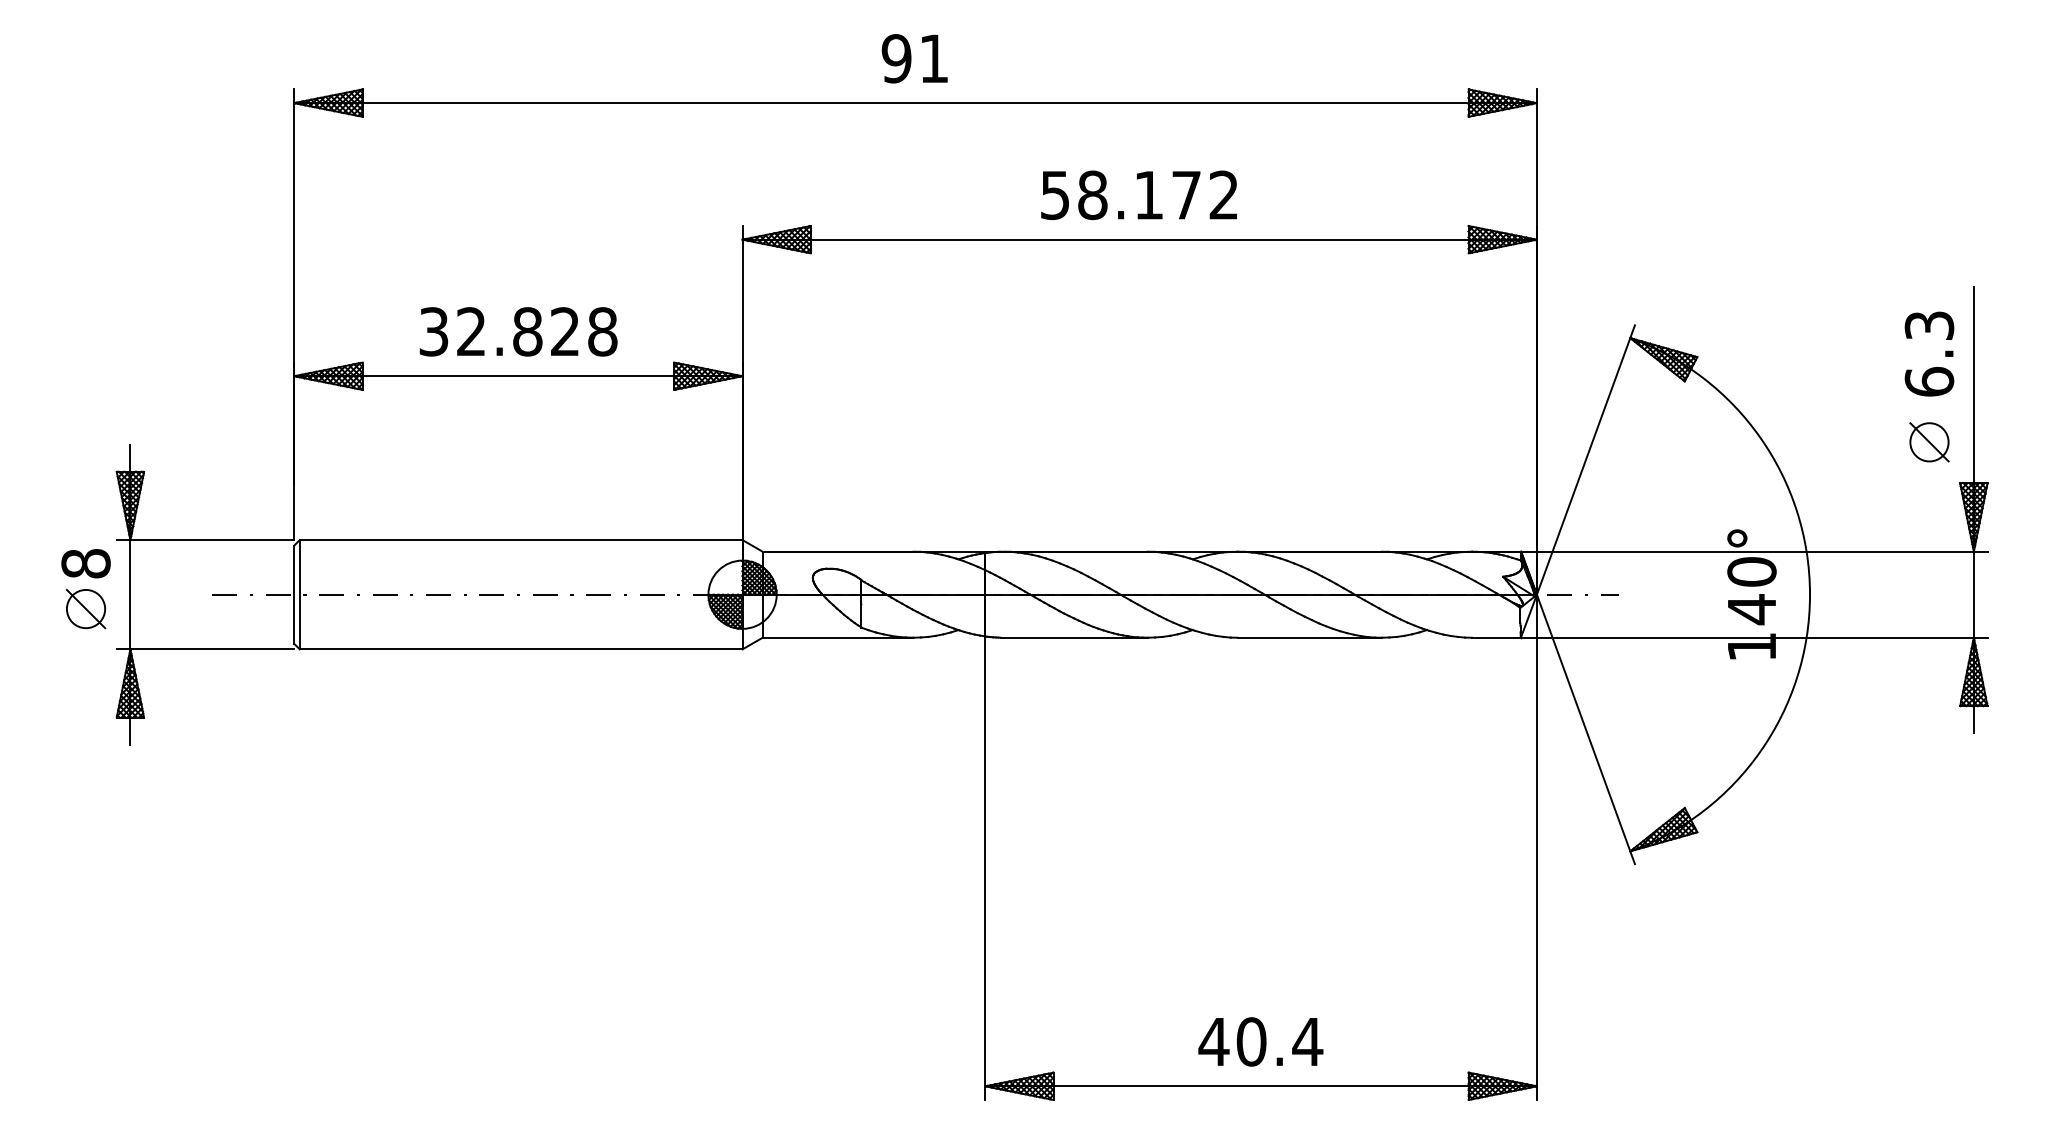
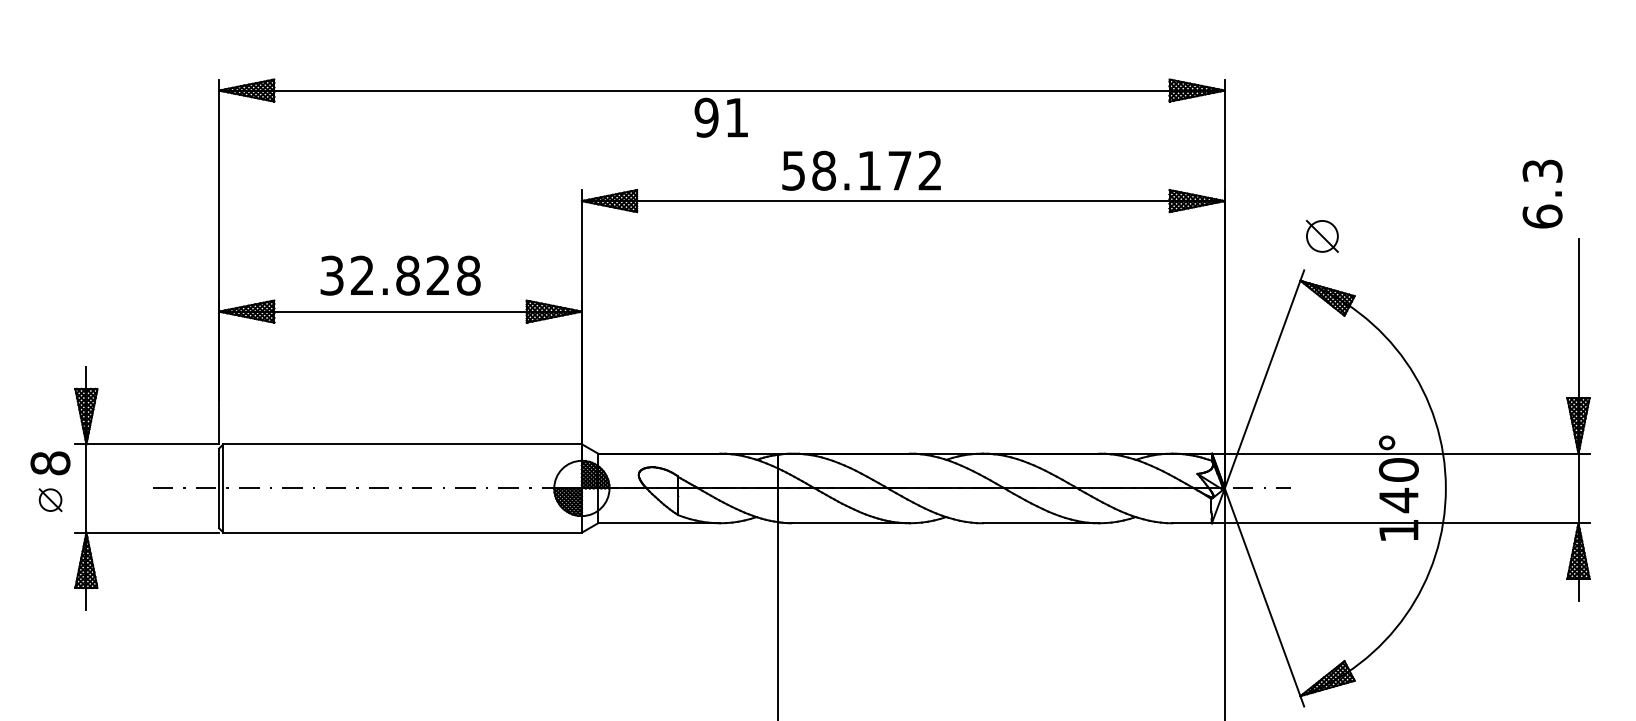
text: (914, 58) -> (721, 117), moved
text: (1138, 195) -> (861, 170), moved
text: (1929, 353) -> (1542, 193), moved
part: (1929, 442) -> (1322, 236), moved
part: (86, 609) -> (50, 500), size x0.7

